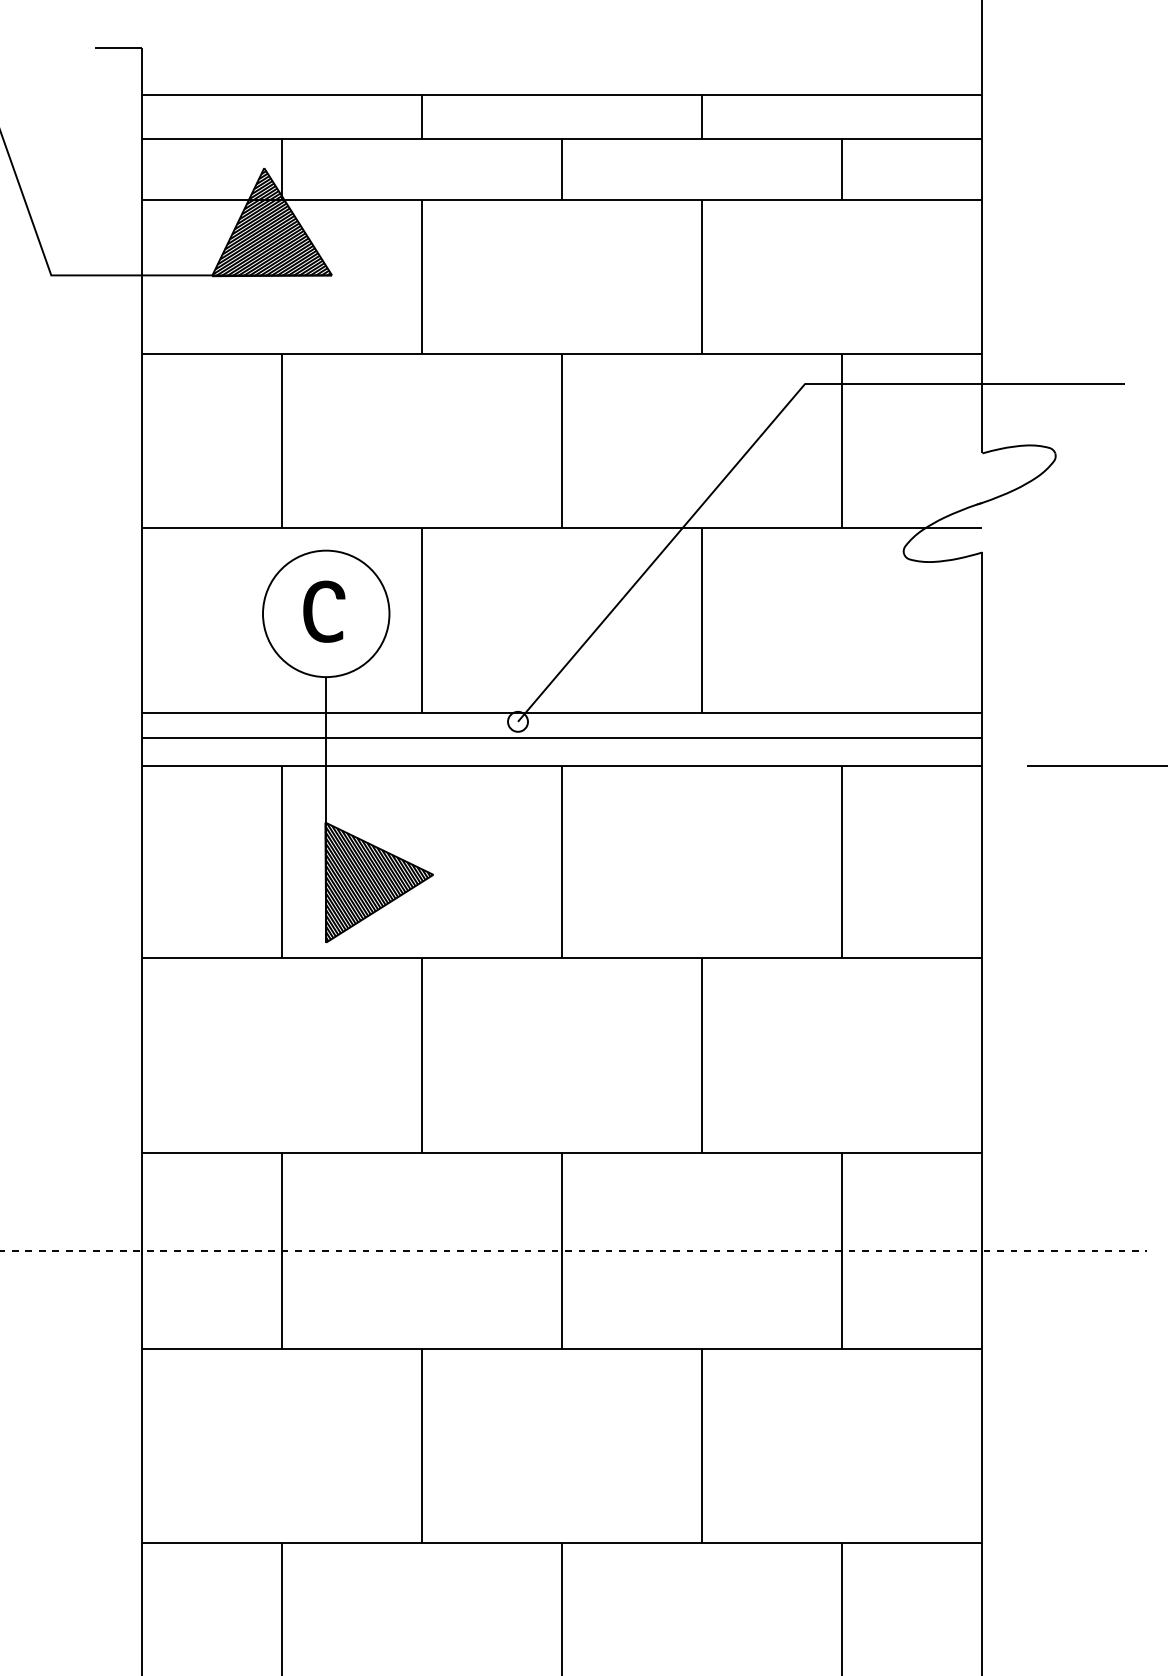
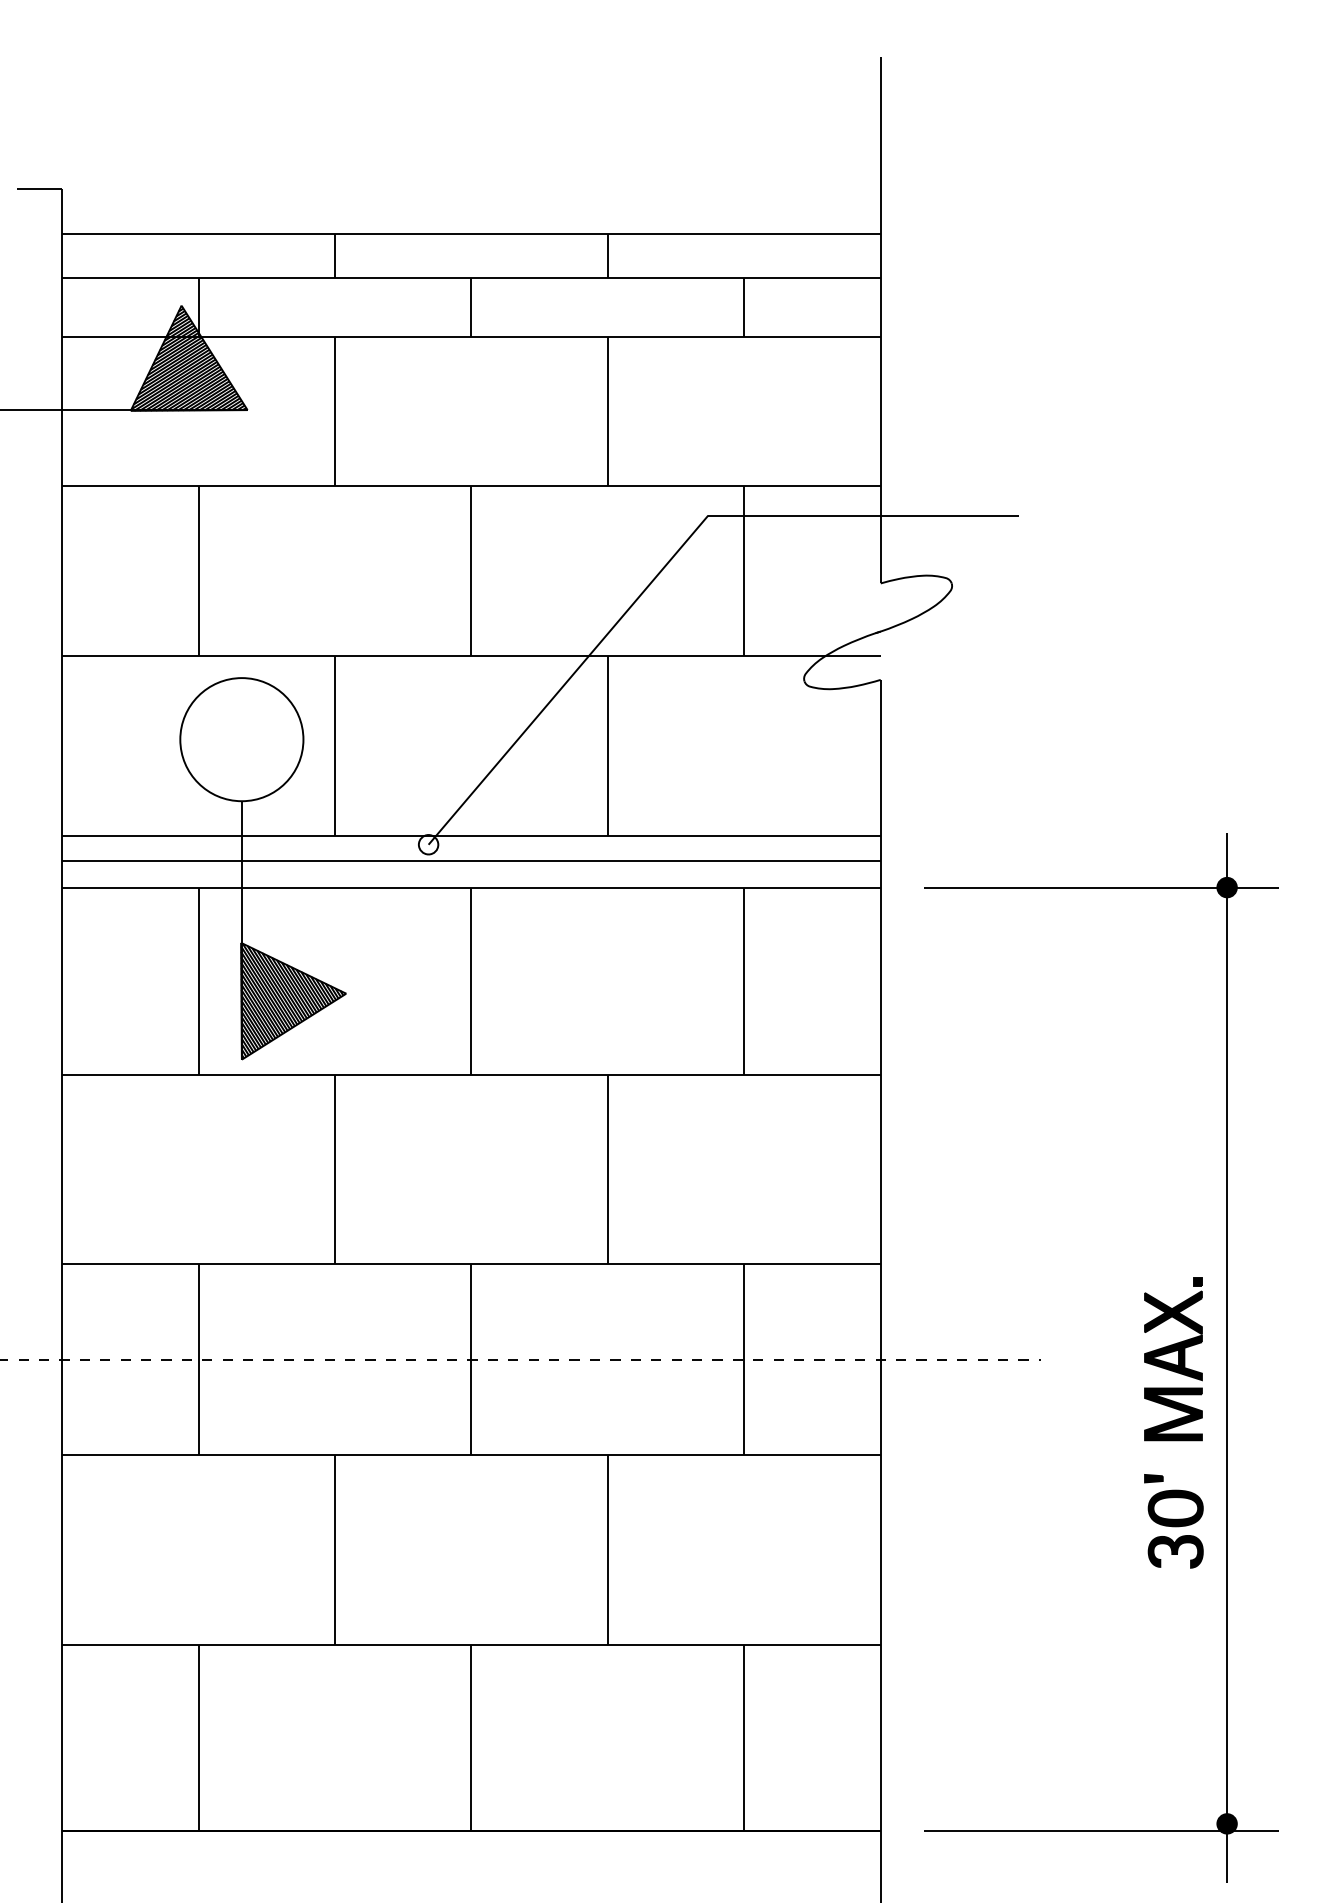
part: (312, 611) -> (228, 737), removed

